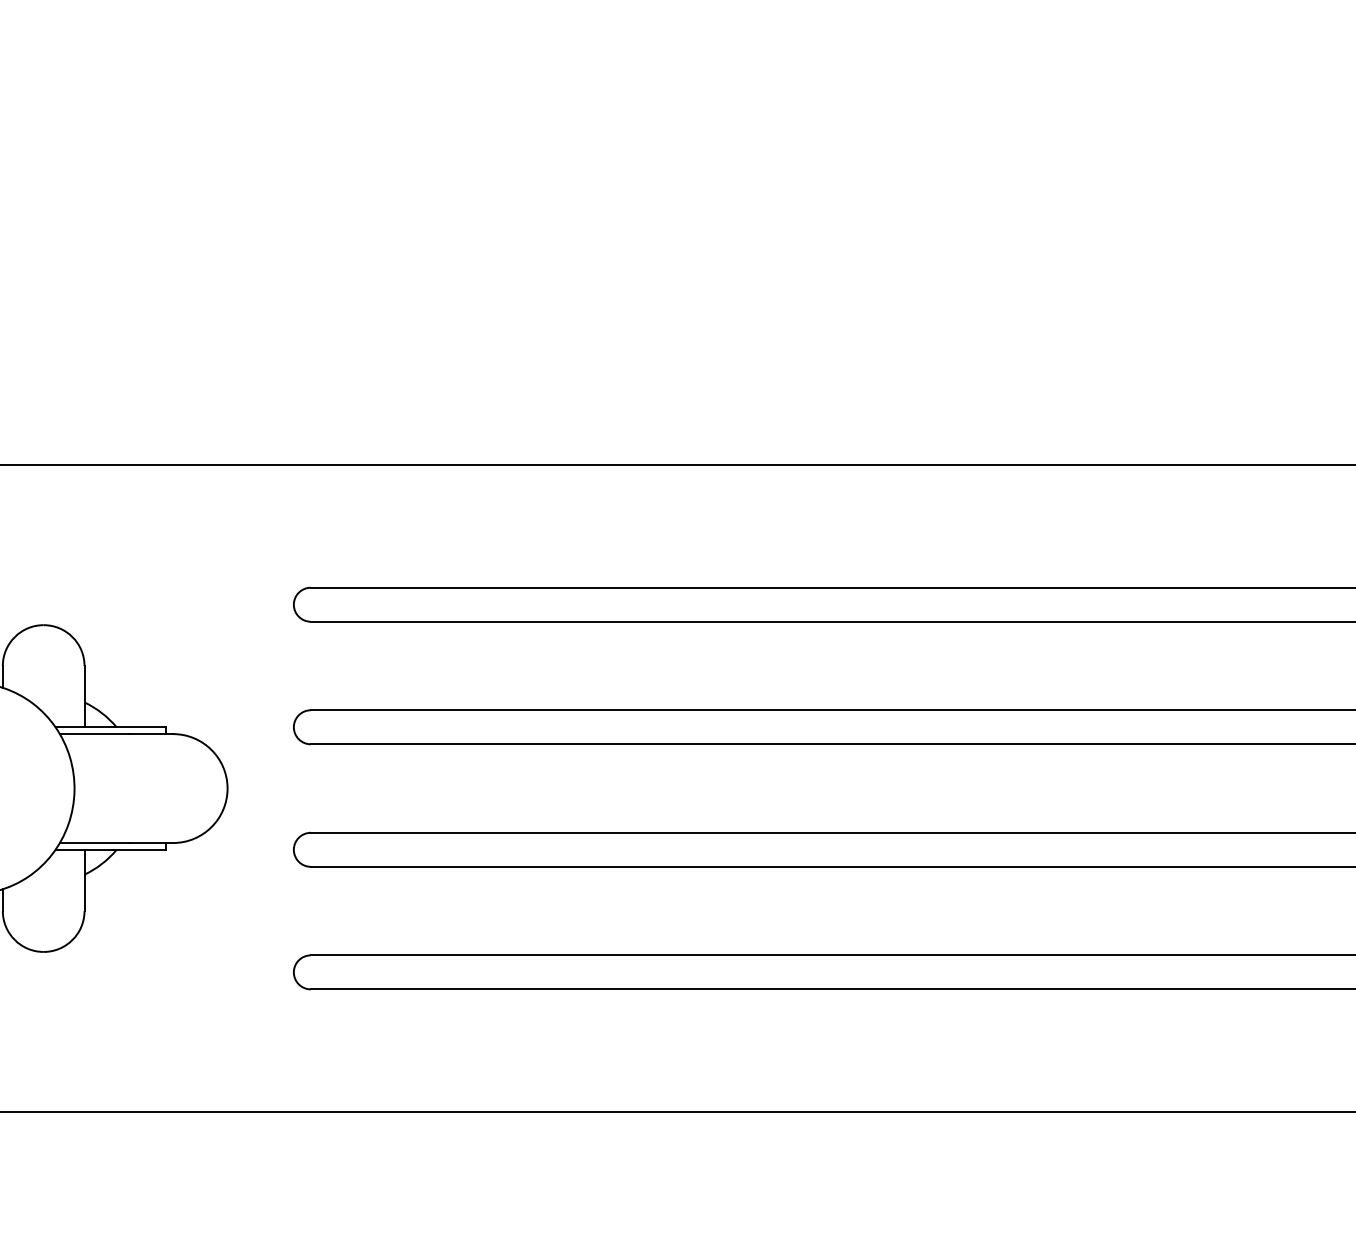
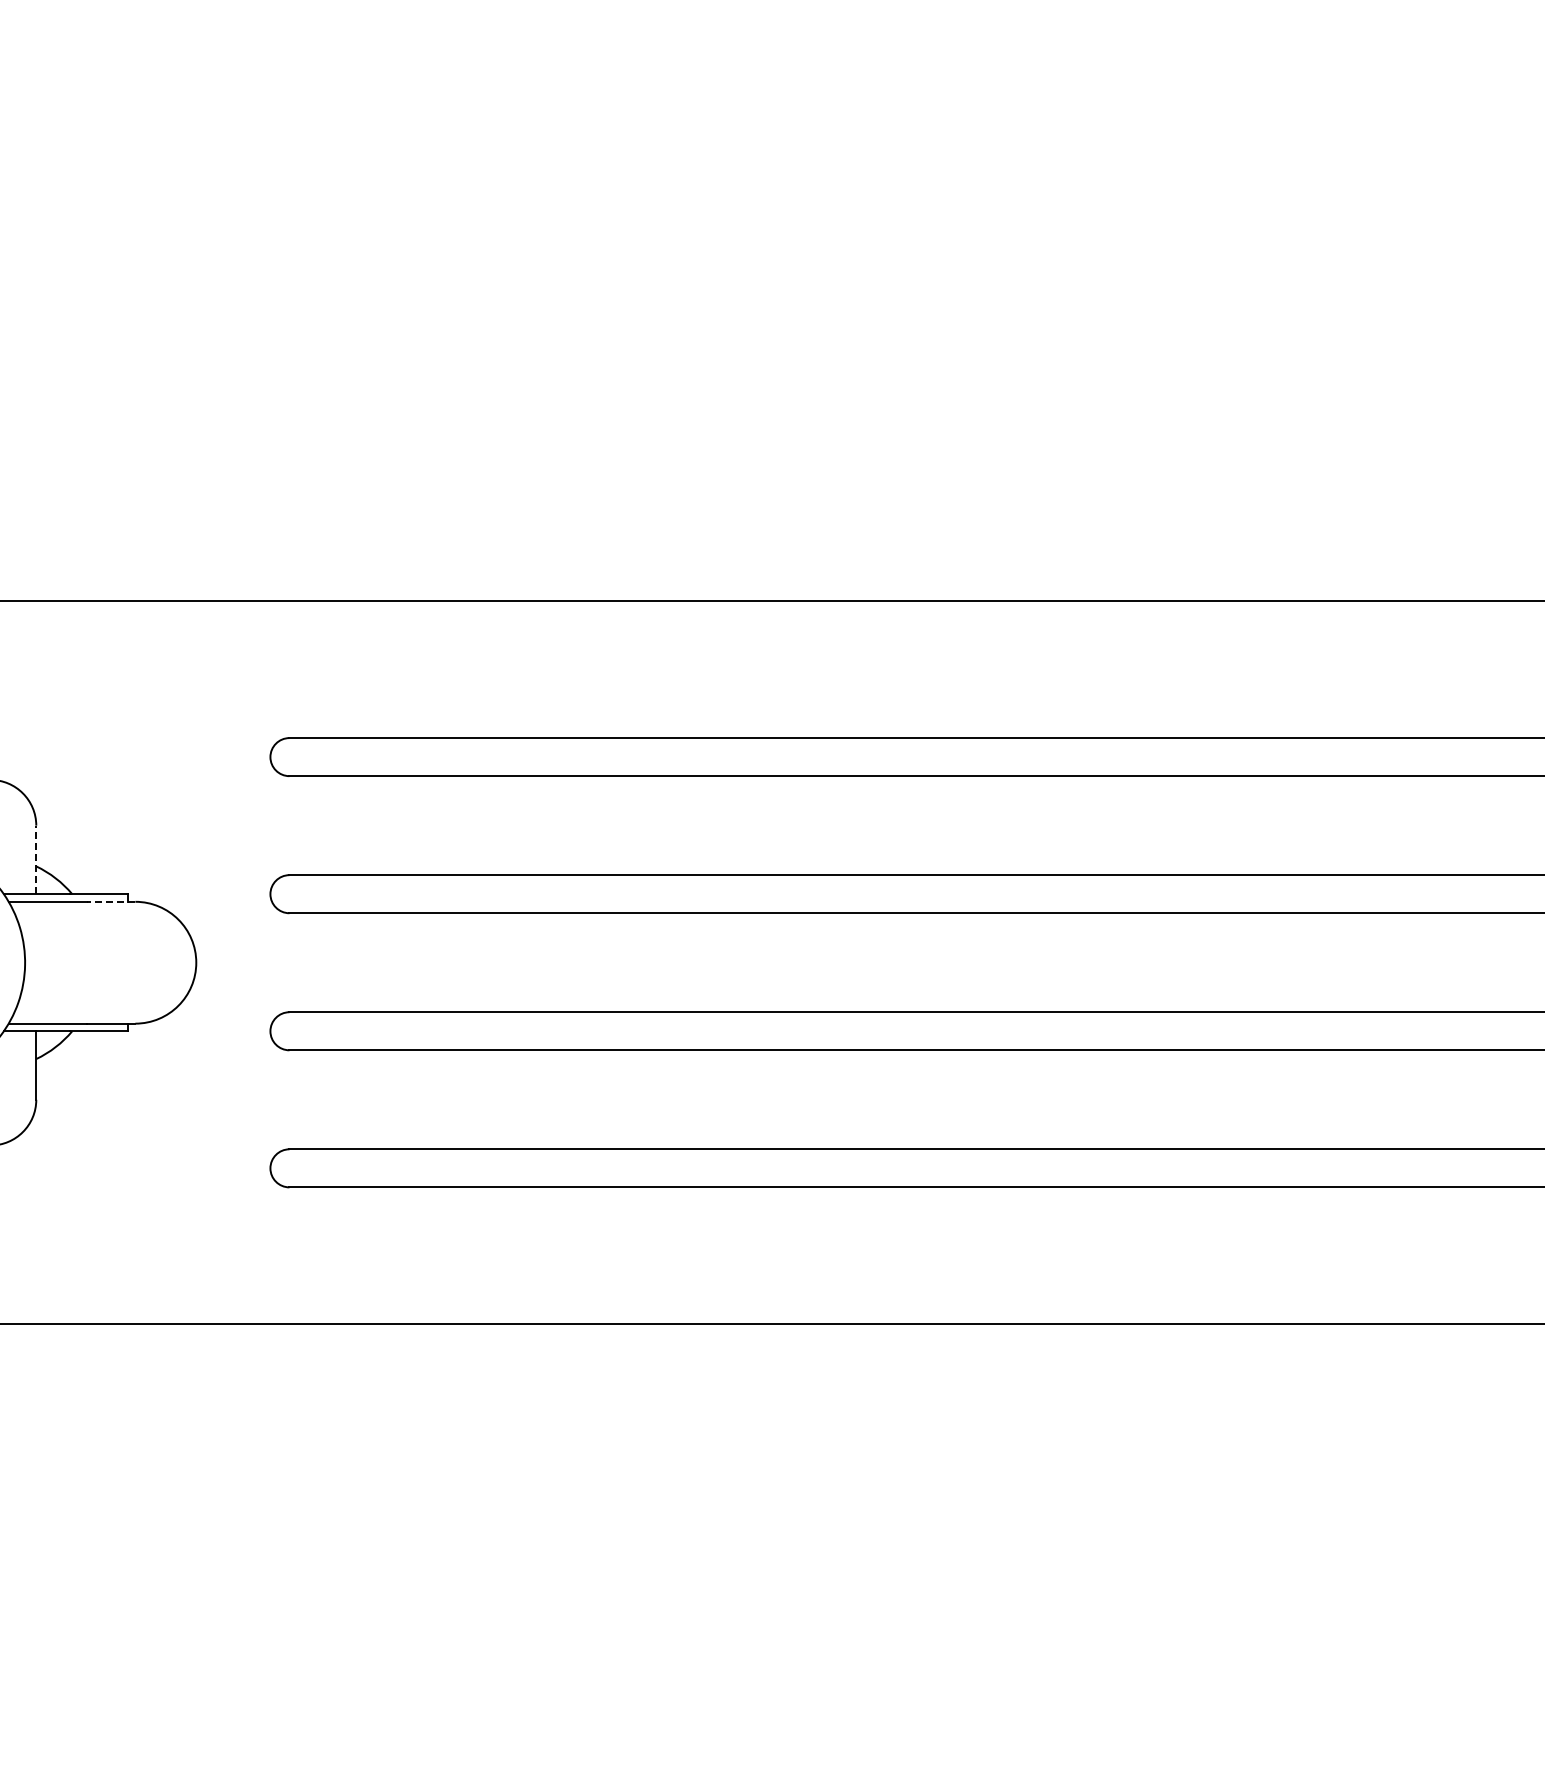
line: (84, 696) -> (36, 859), solid -> dashed
line: (150, 733) -> (110, 901), solid -> dashed

